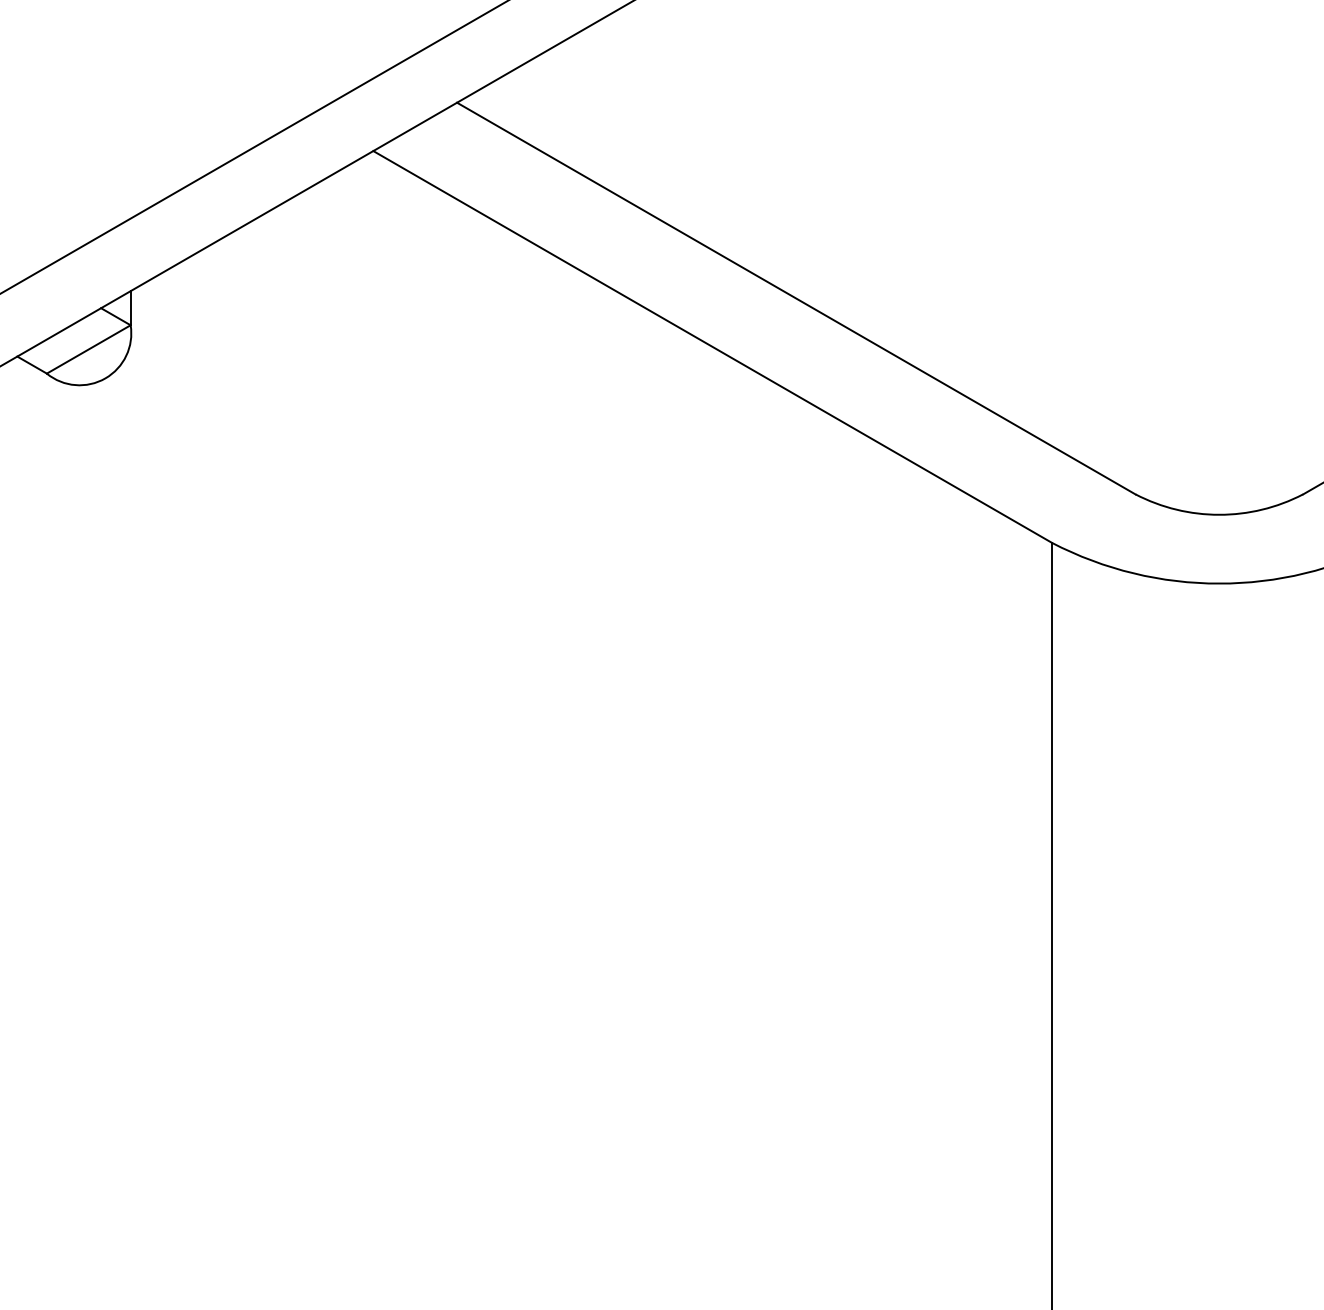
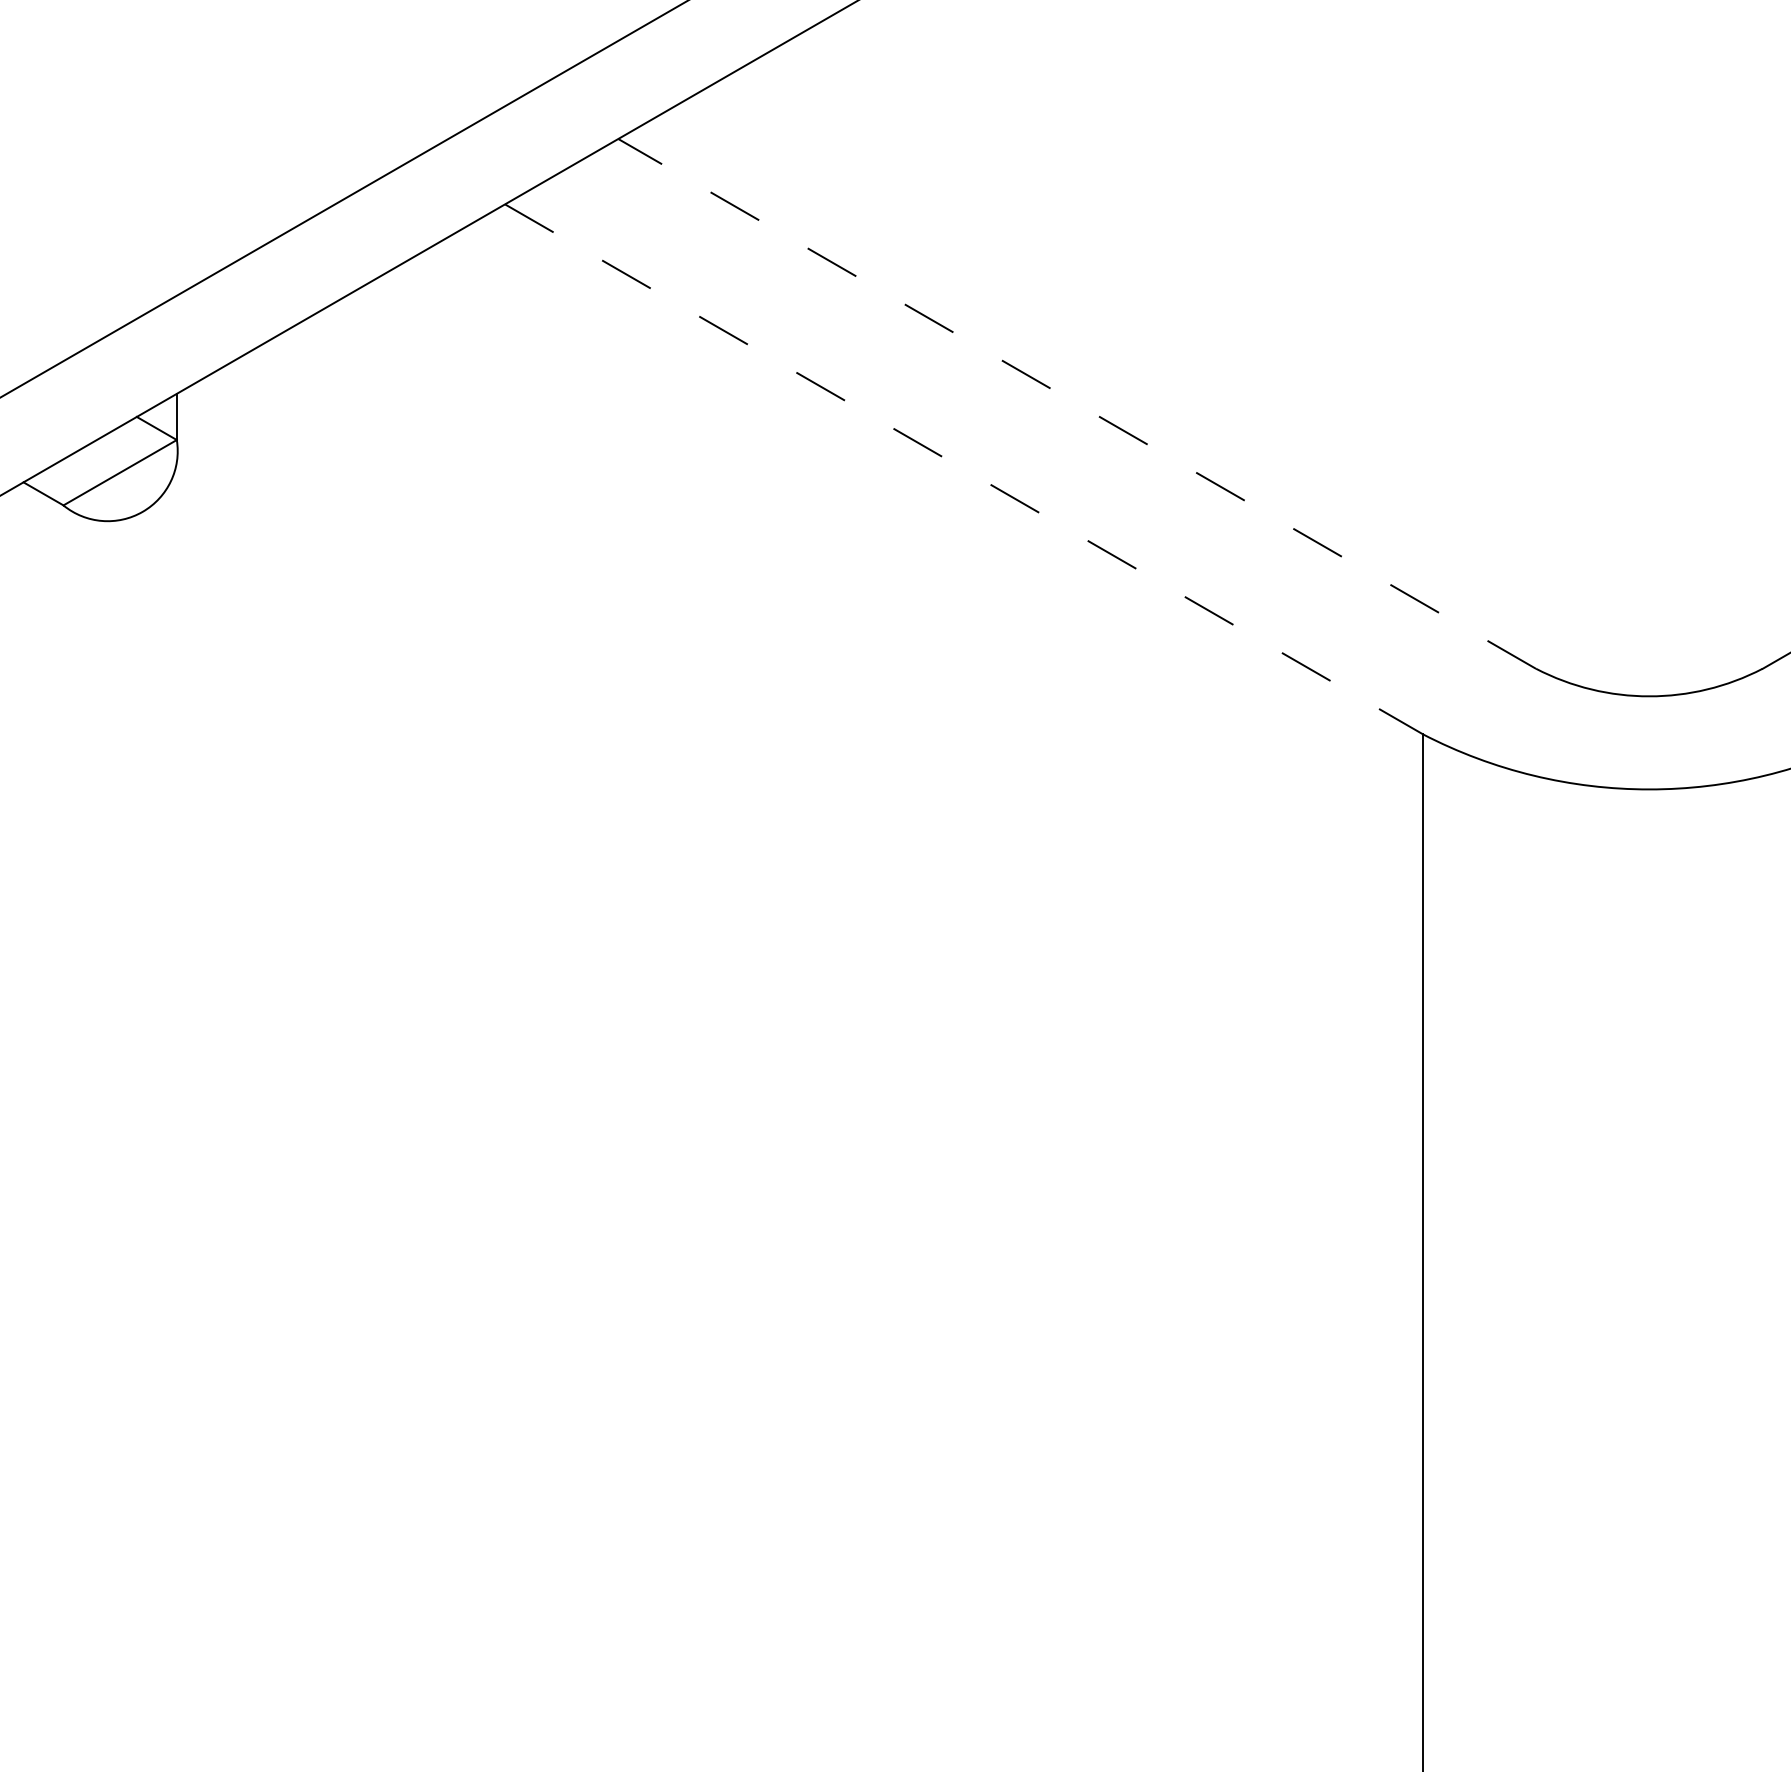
line: (796, 298) -> (1077, 403), solid -> dashed
line: (712, 346) -> (963, 468), solid -> dashed

